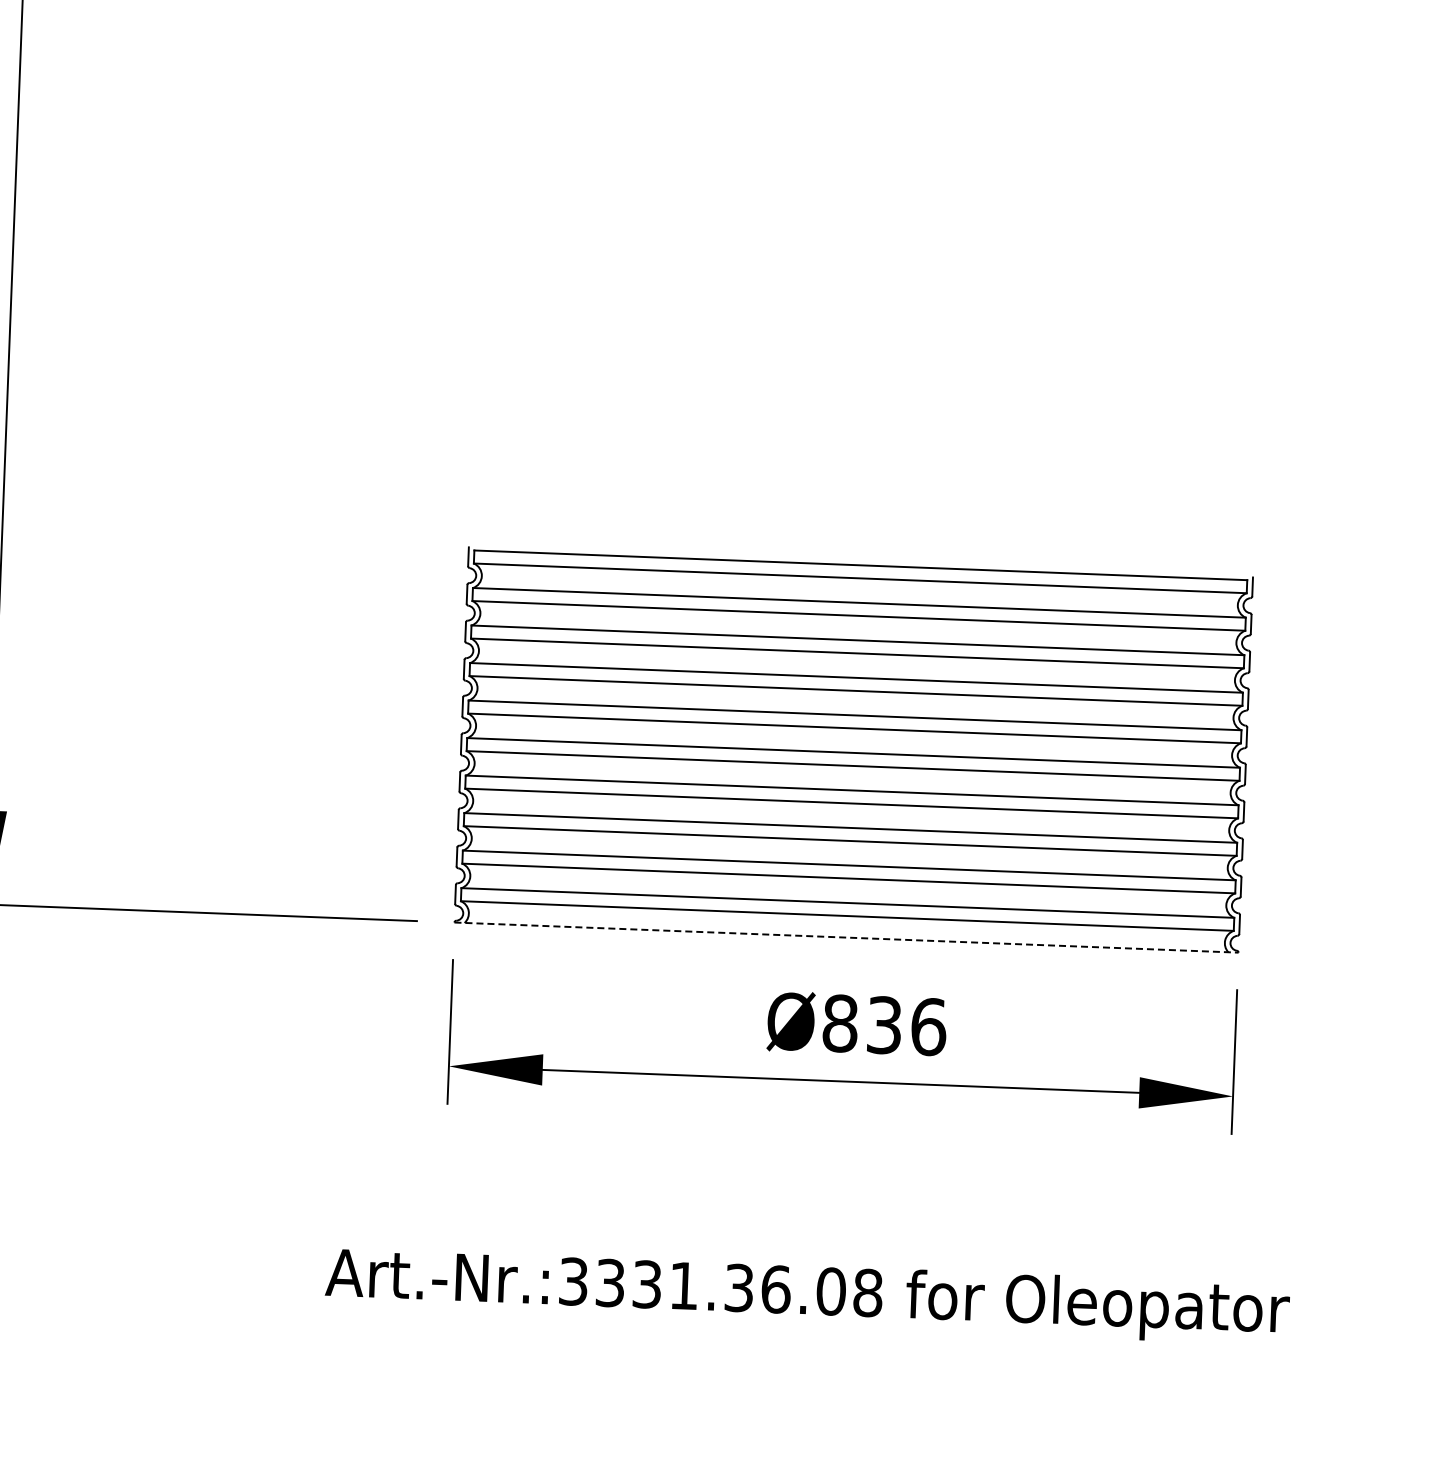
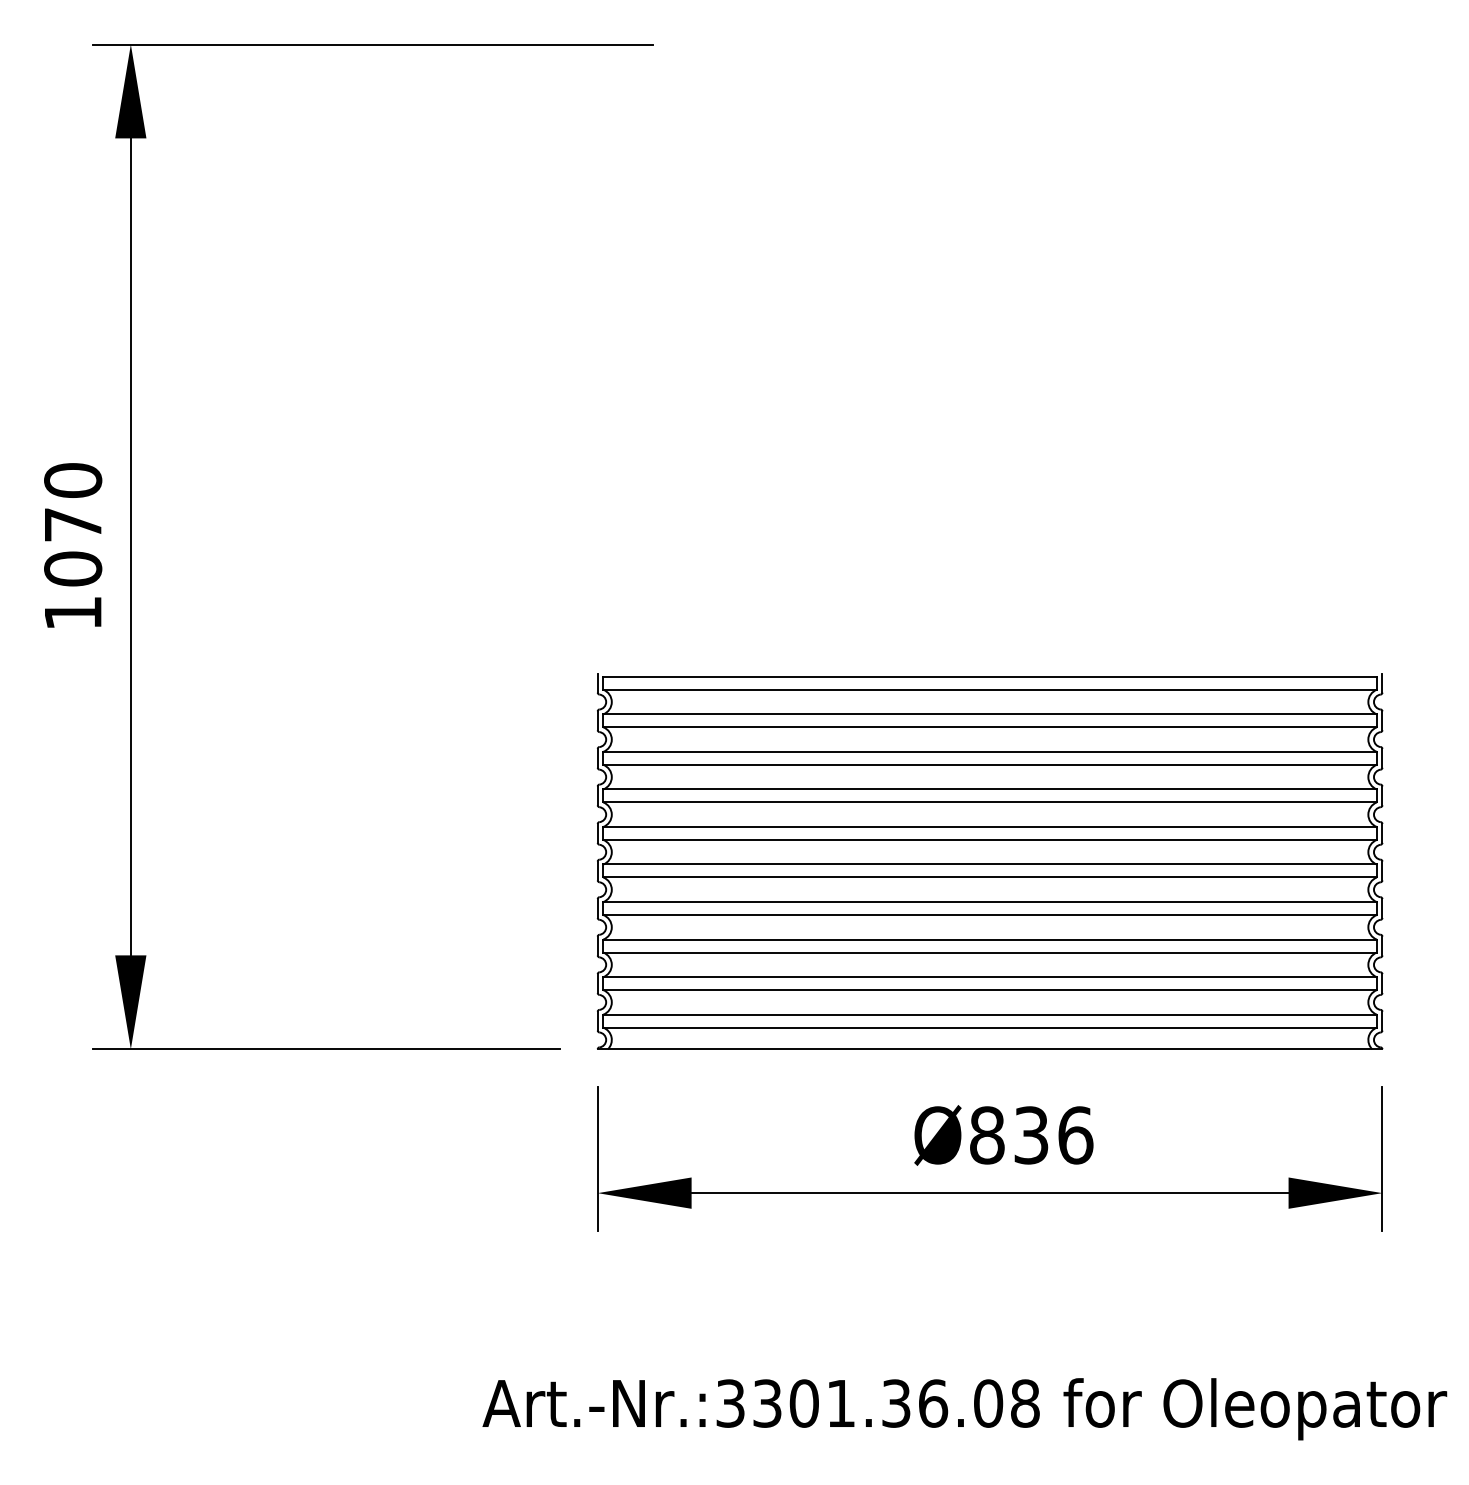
line: (846, 937) -> (990, 1049), dashed -> solid
text: (646, 1284) -> (803, 1403), Art.-Nr.:3331.36.08 -> Art.-Nr.:3301.36.08

